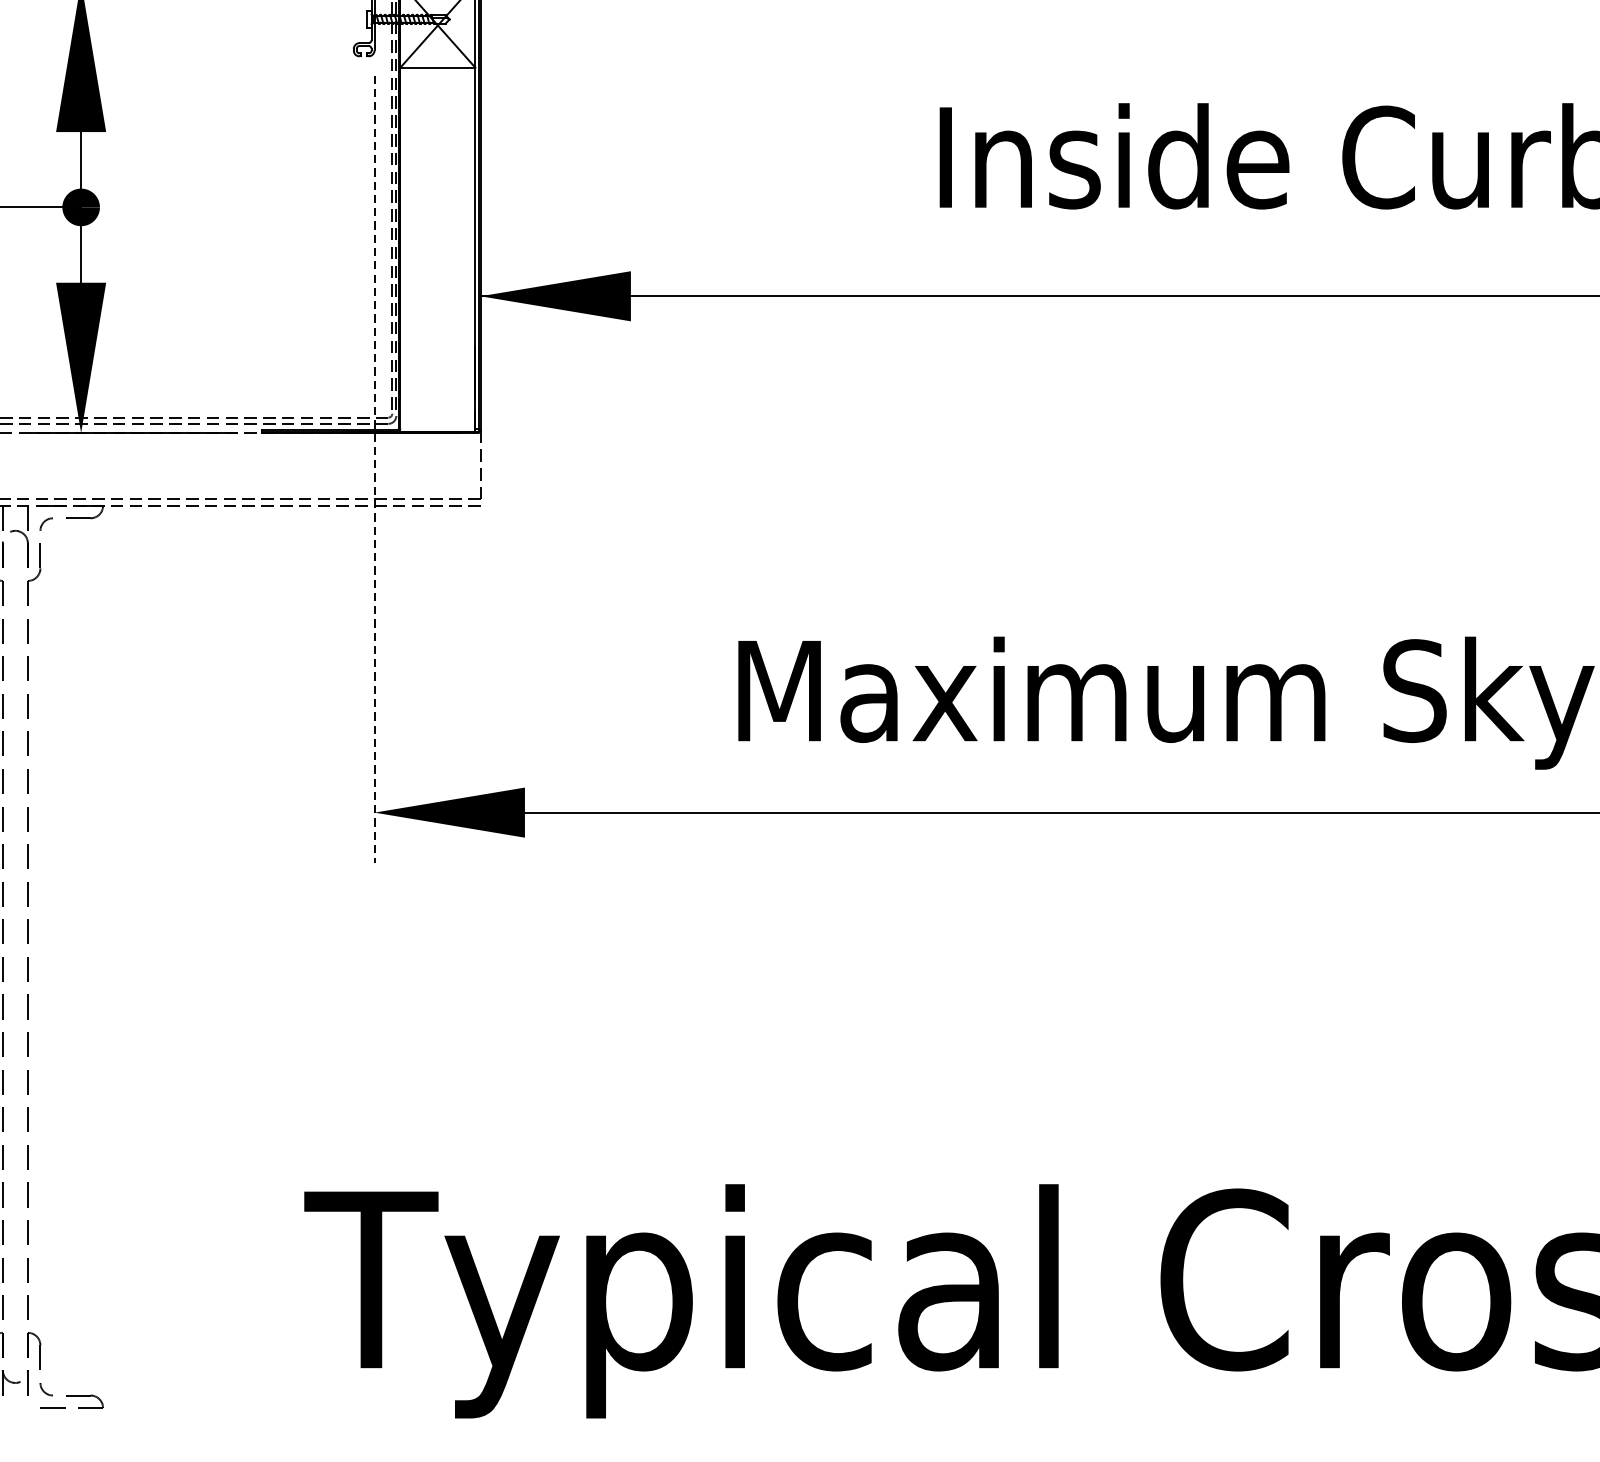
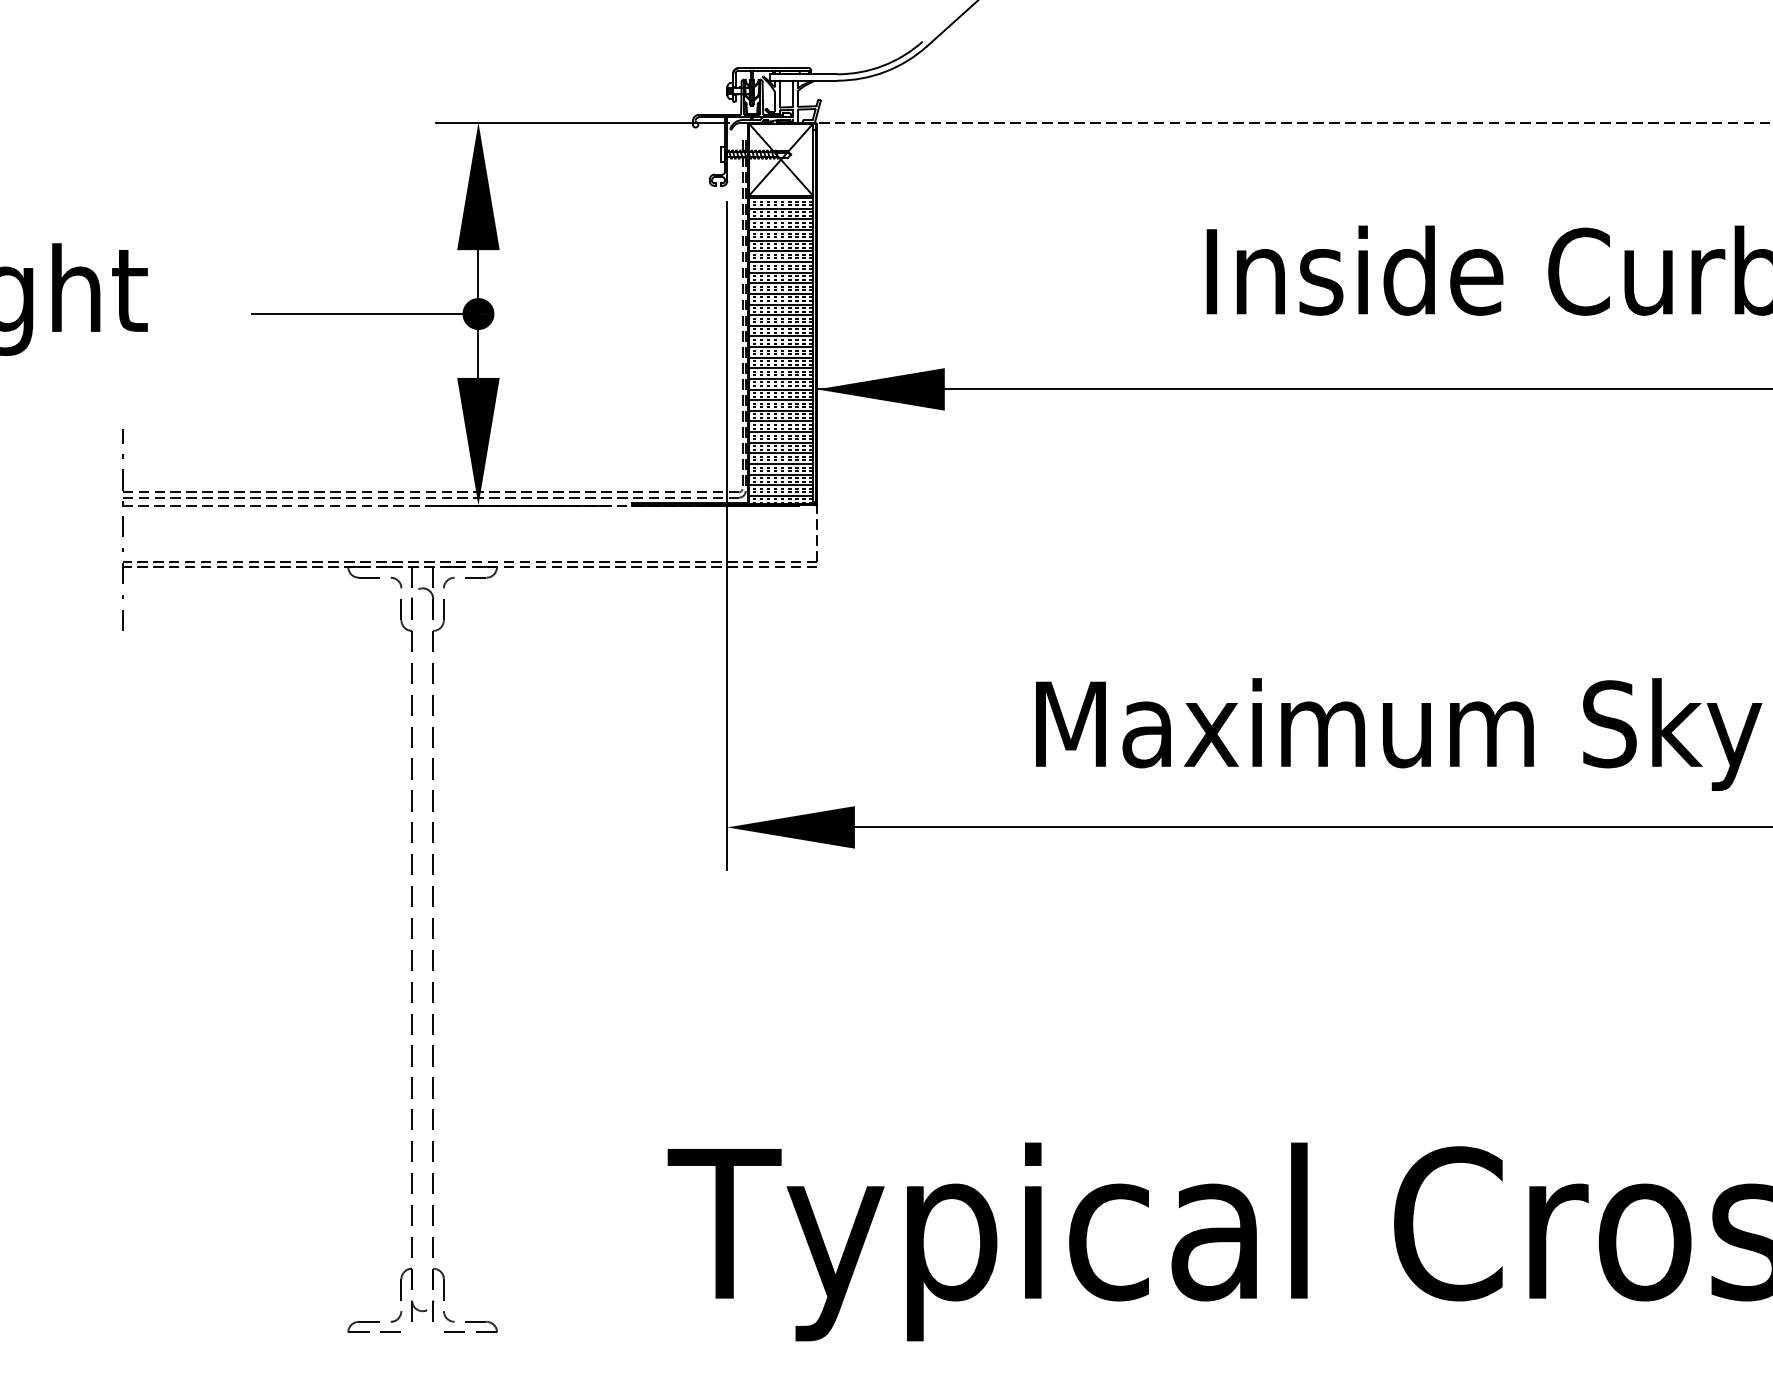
hatch: (437, 250) -> (780, 350), added
line: (374, 469) -> (727, 536), dashed -> solid

